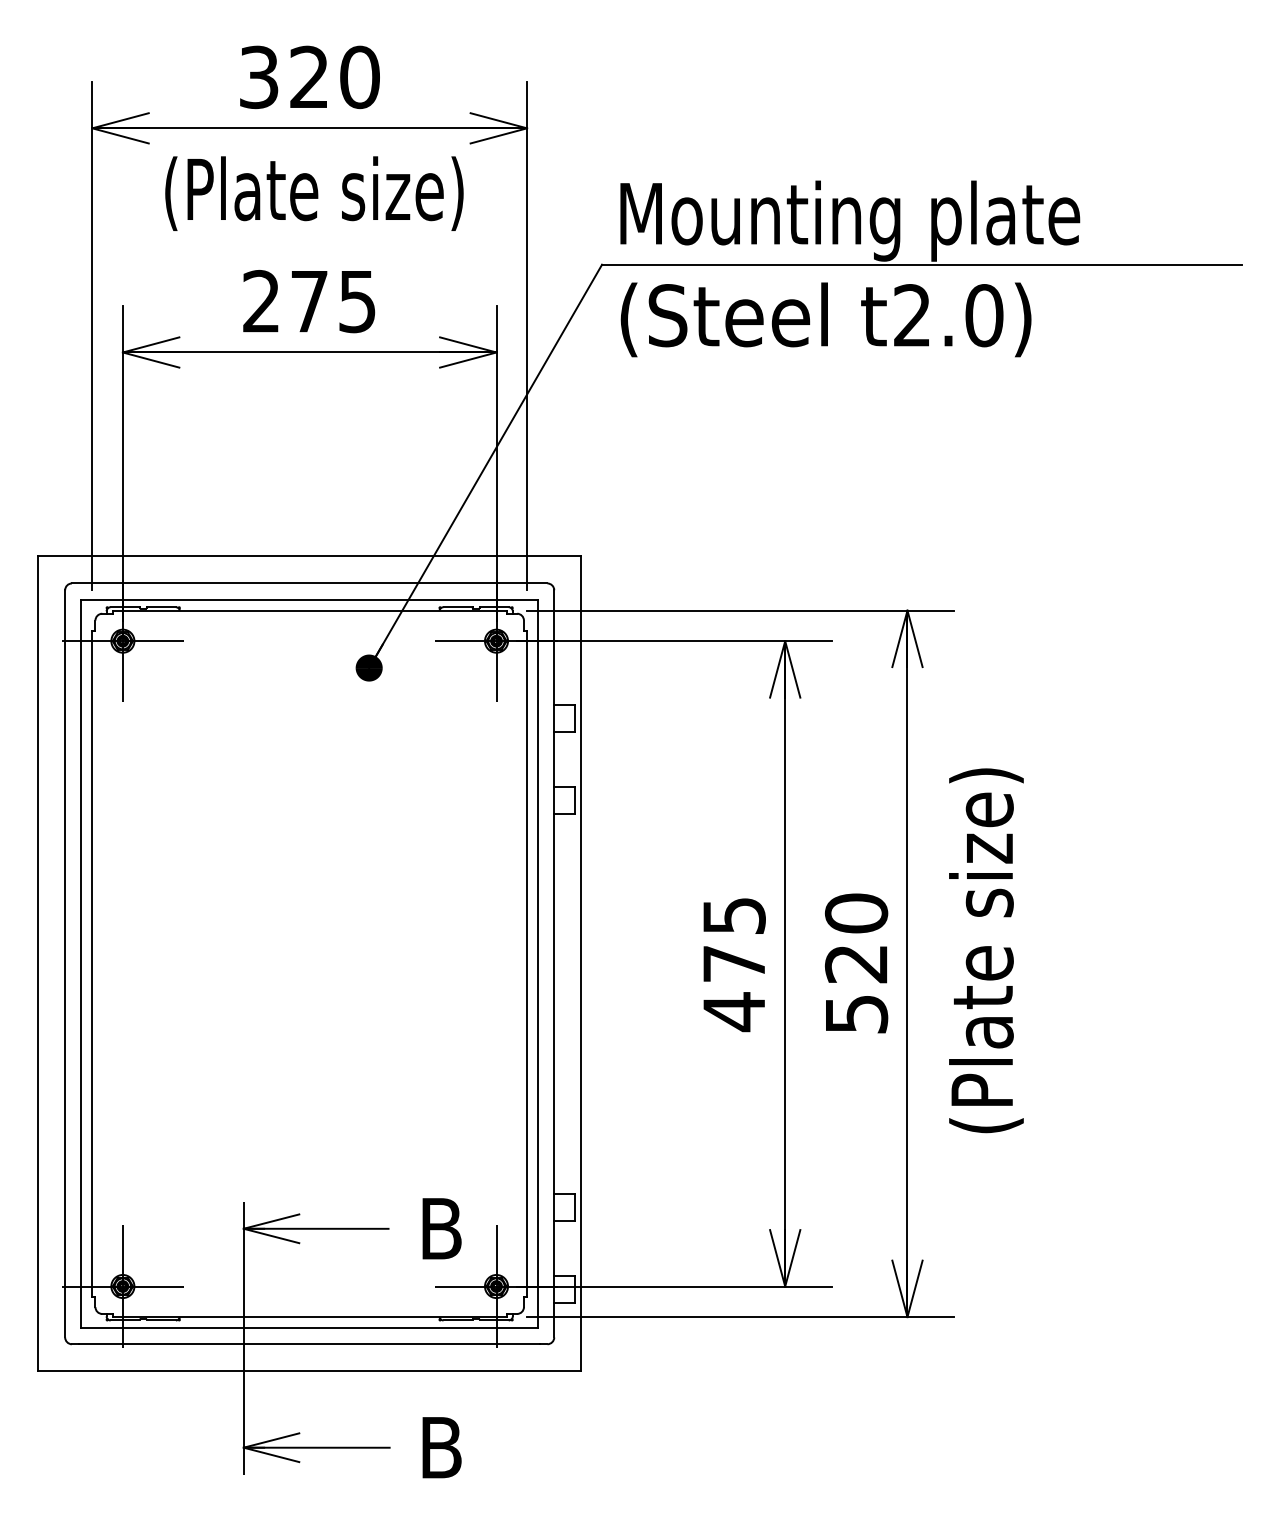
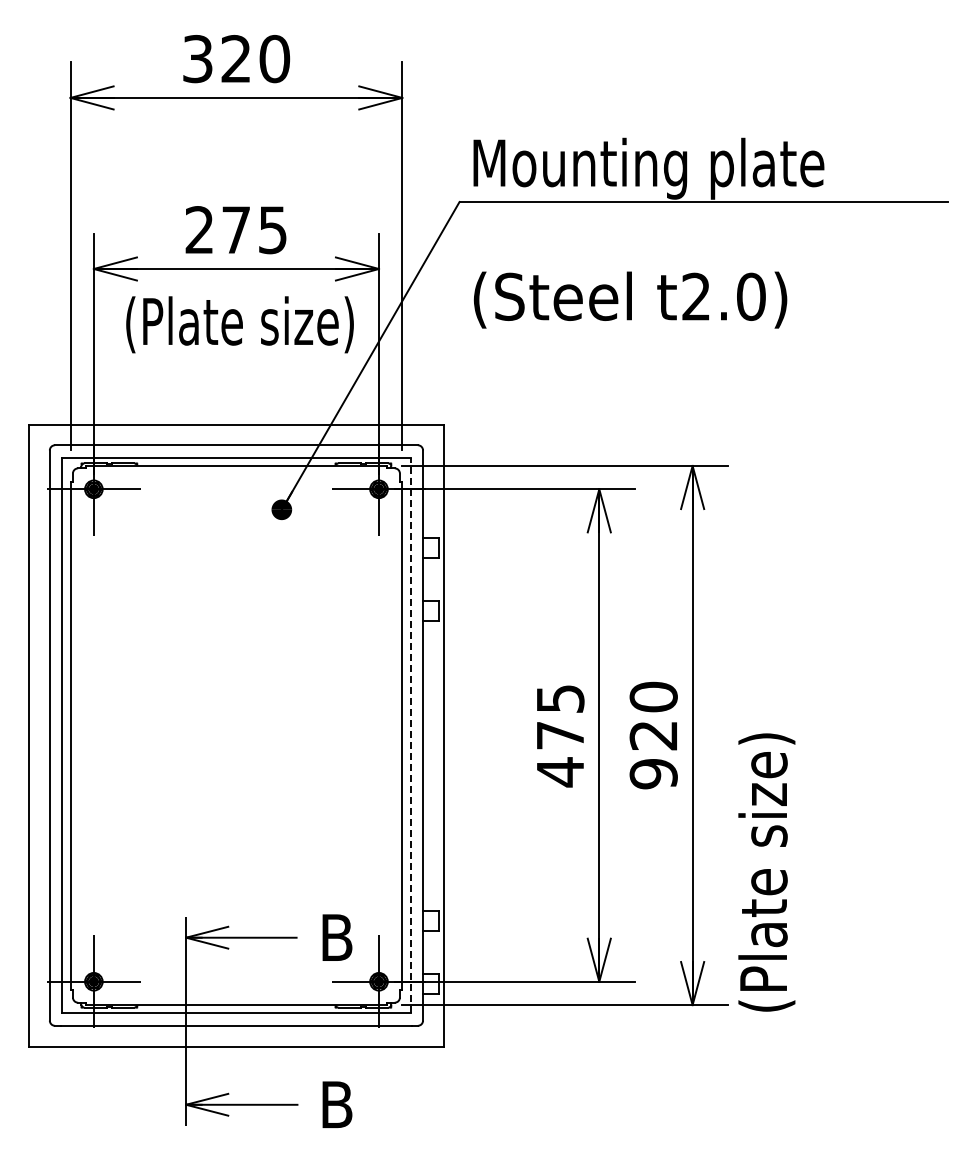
text: (313, 193) -> (239, 324), moved
text: (826, 319) -> (630, 299), moved
text: (985, 950) -> (766, 872), moved
line: (537, 963) -> (410, 735), solid -> dashed
text: (856, 1014) -> (653, 774), 520 -> 920

